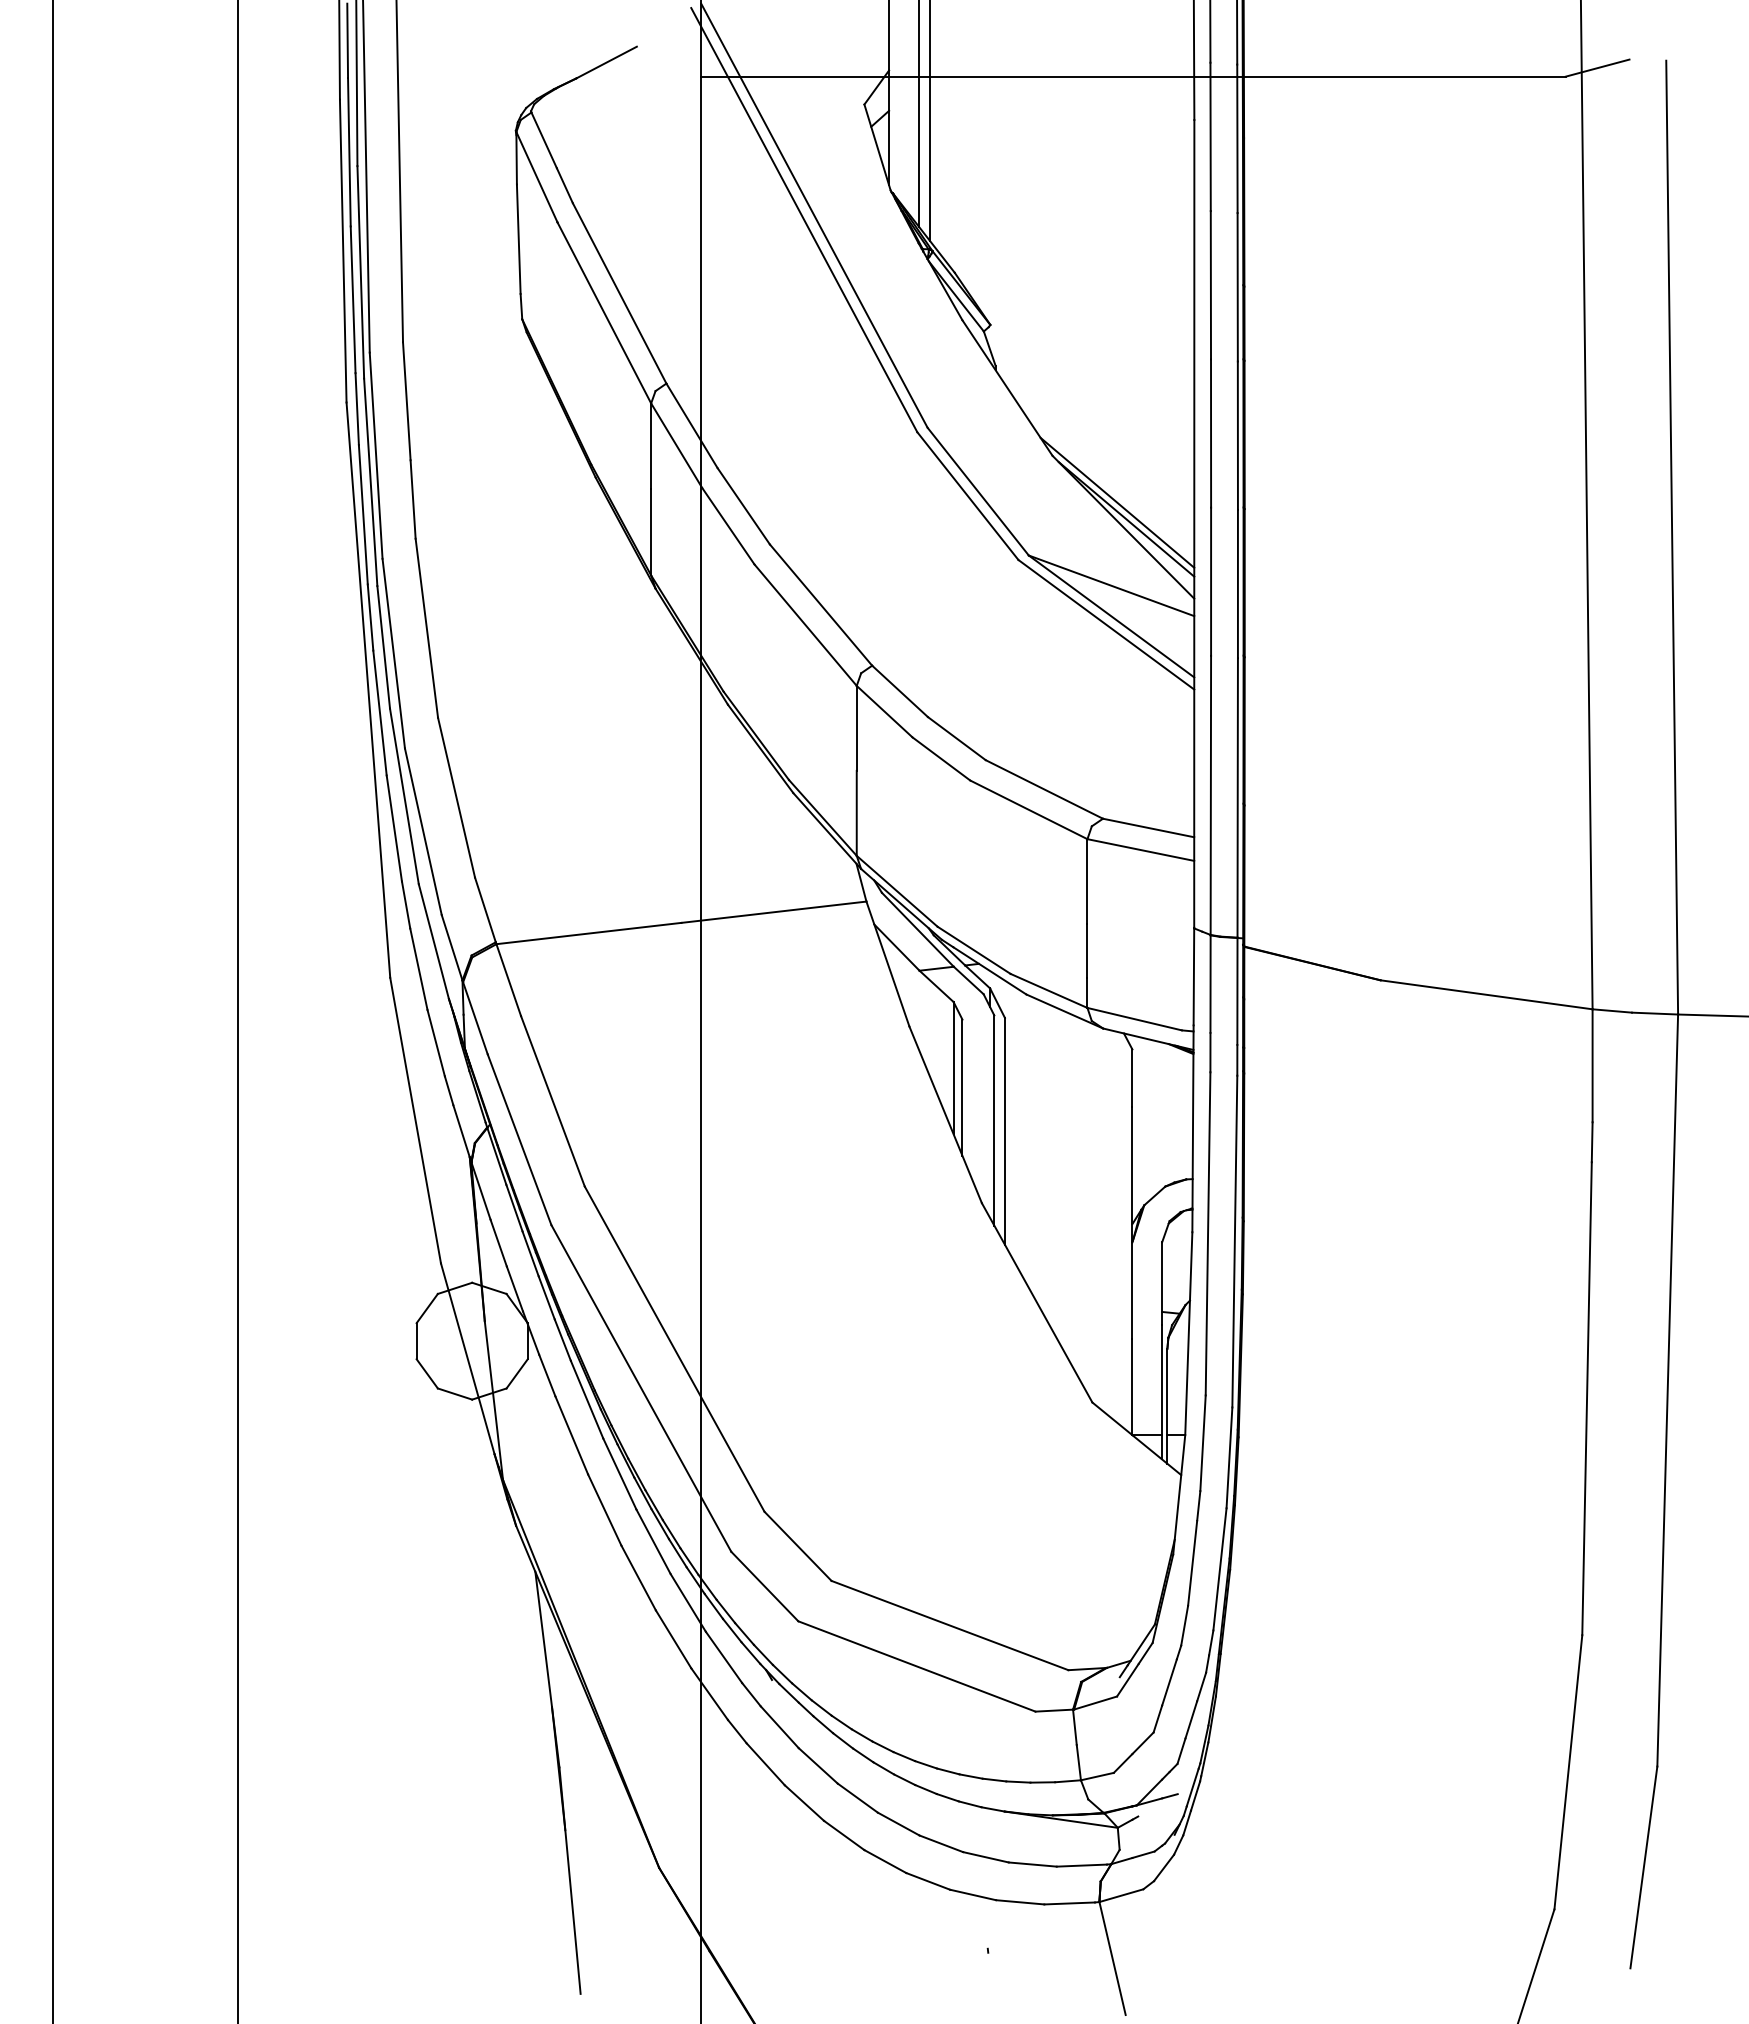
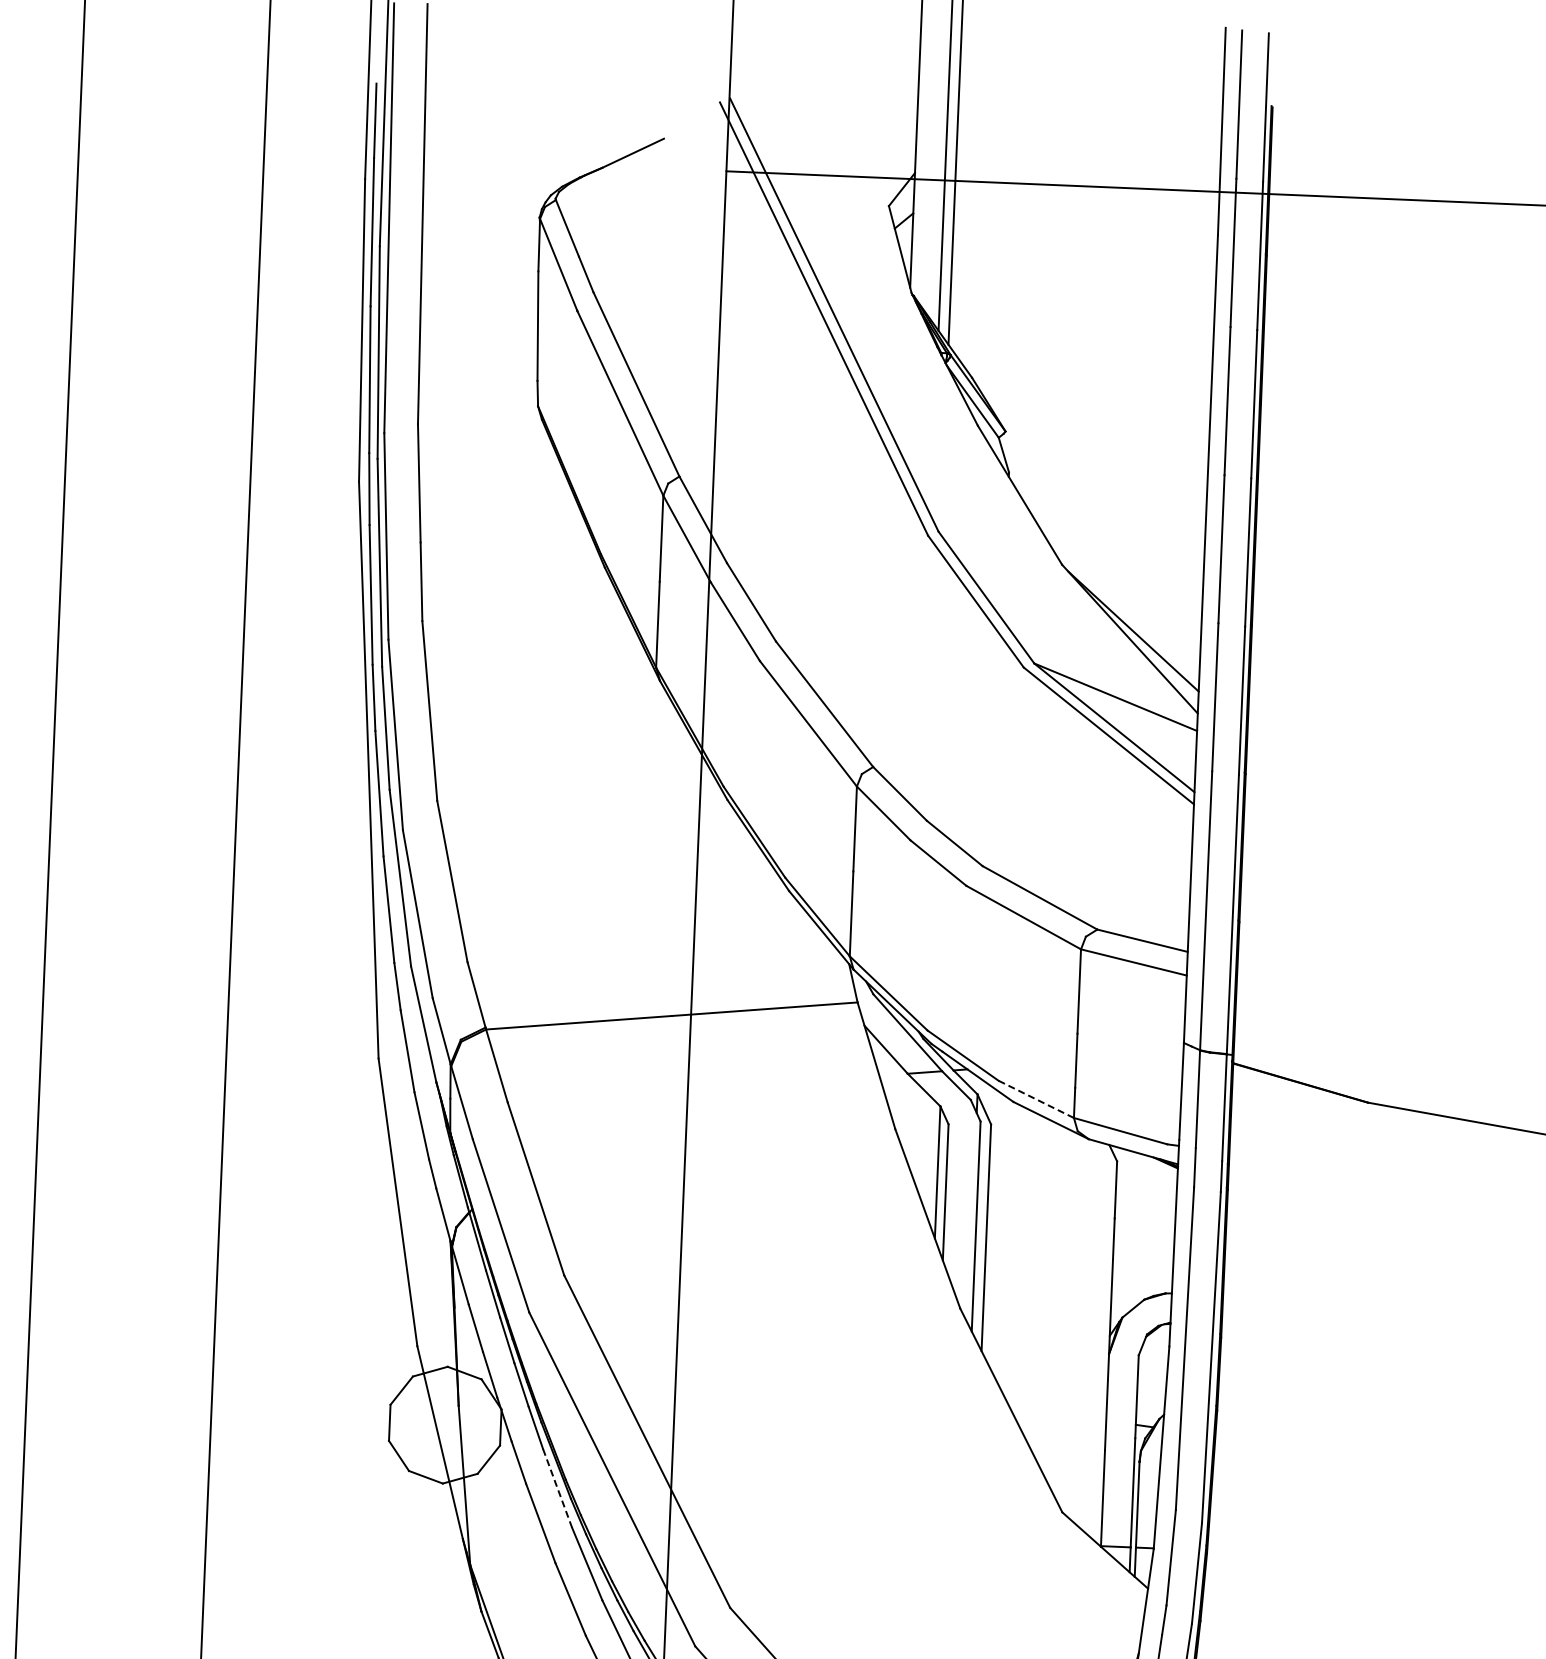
line: (1117, 502) -> (1125, 614), removed
line: (1048, 990) -> (1035, 1098), solid -> dashed
line: (586, 1399) -> (557, 1488), solid -> dashed

